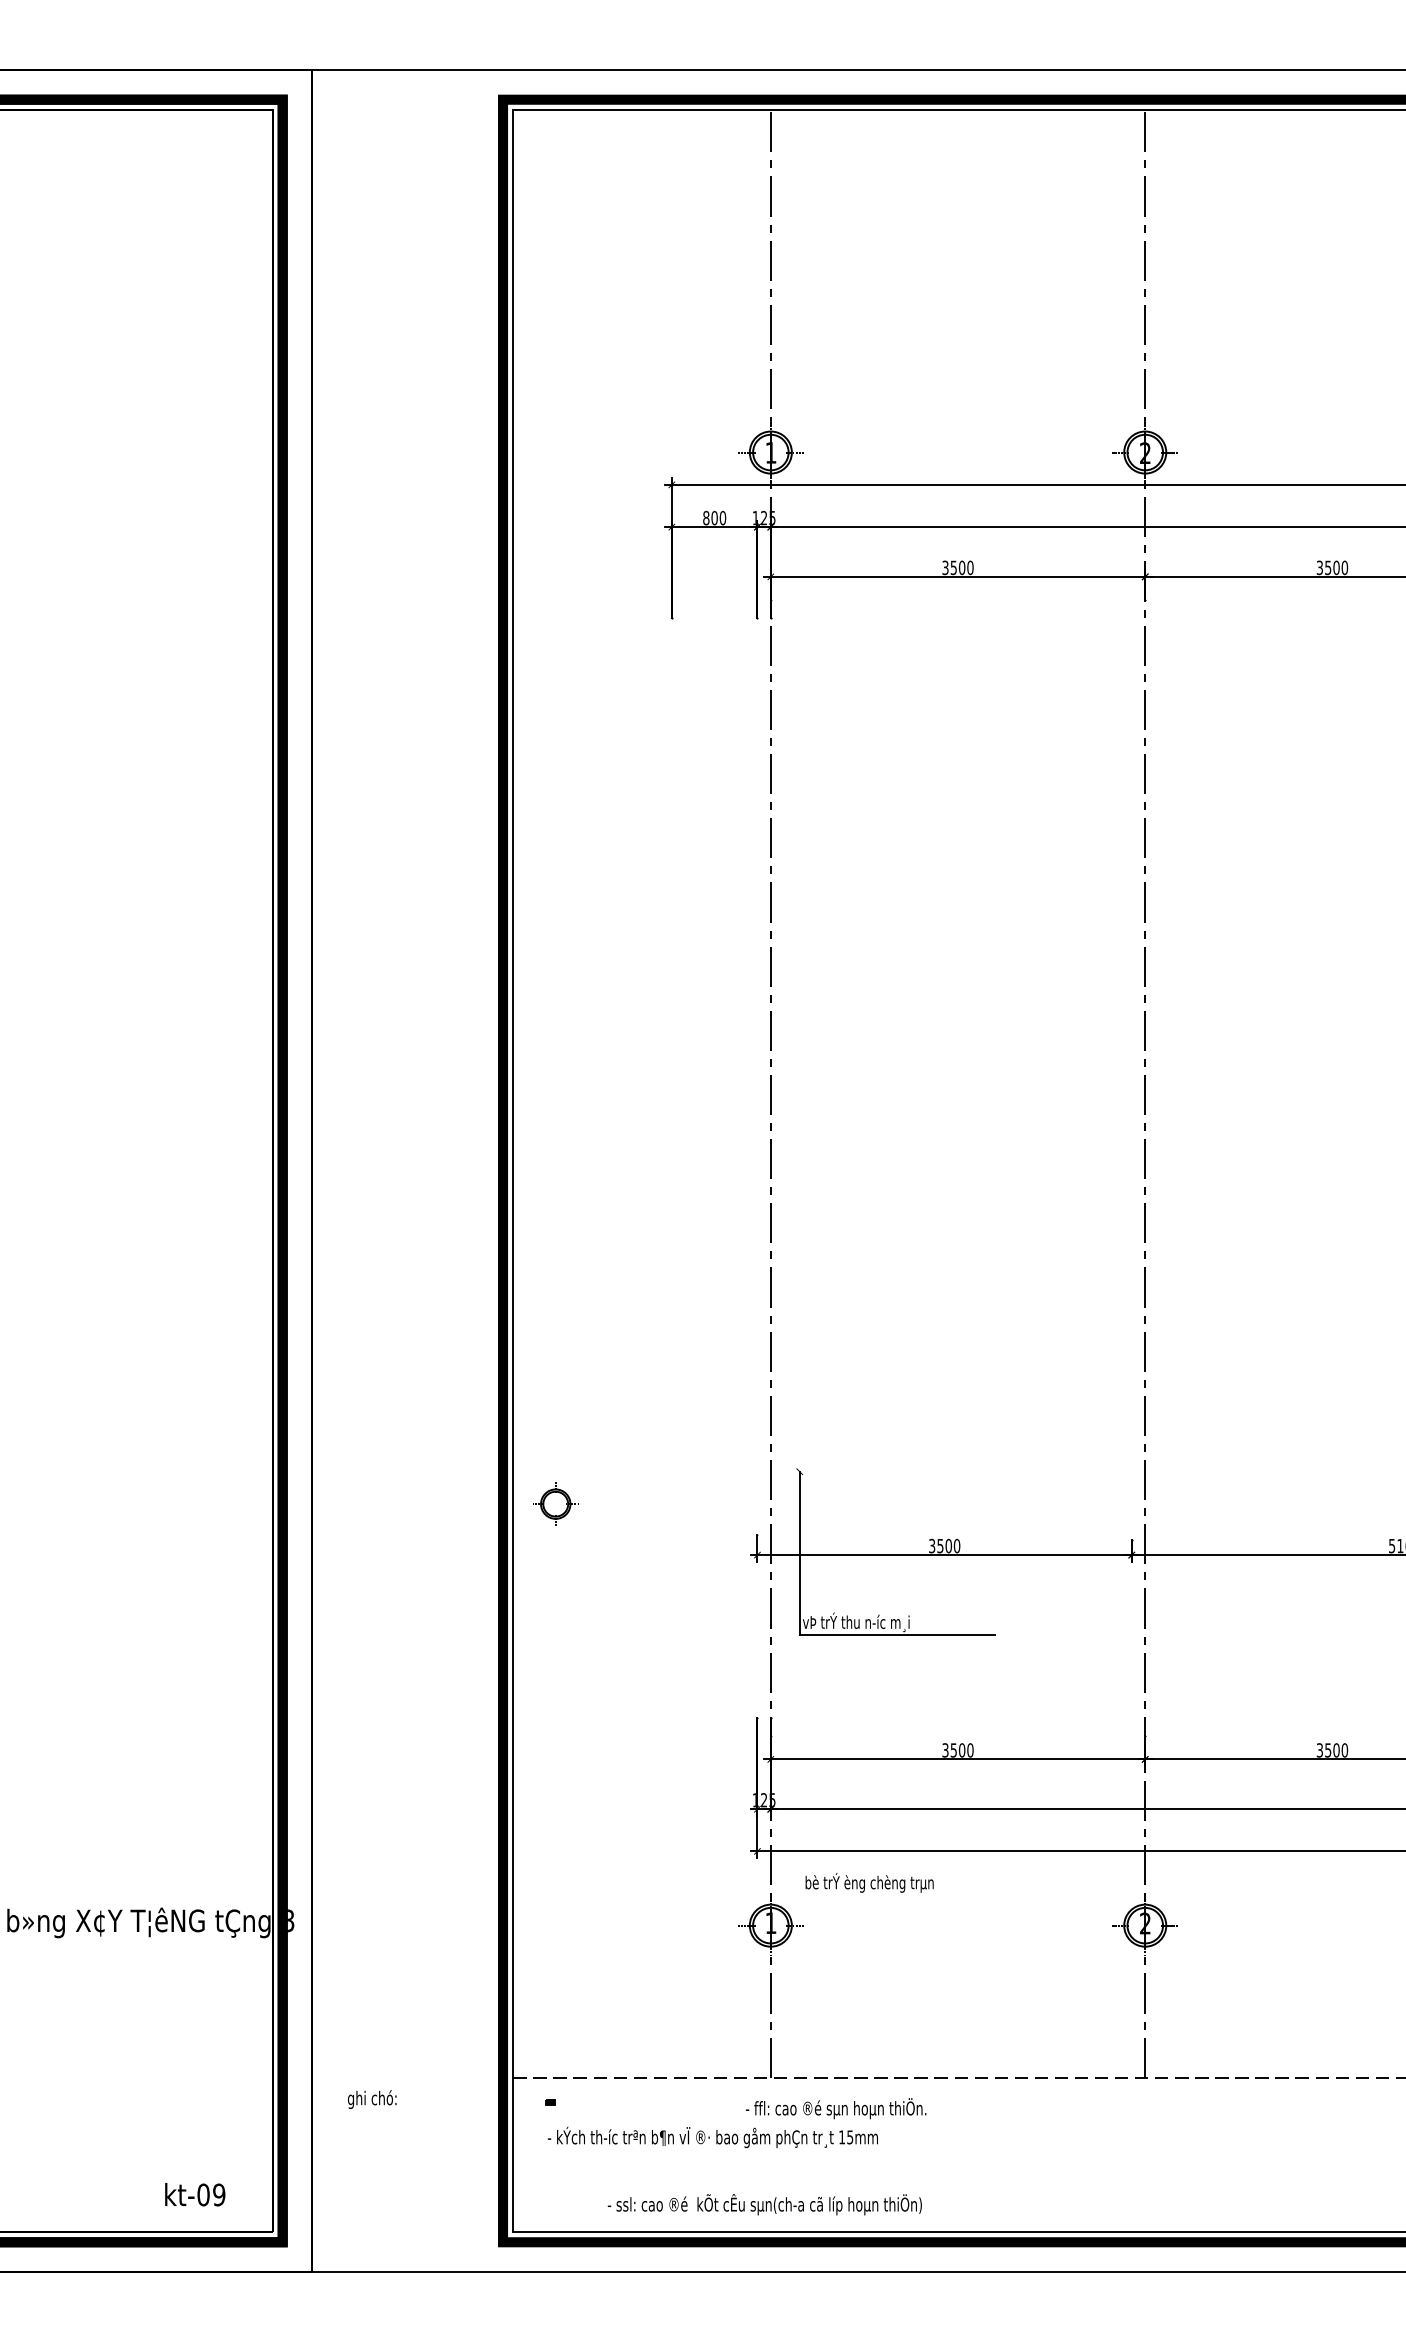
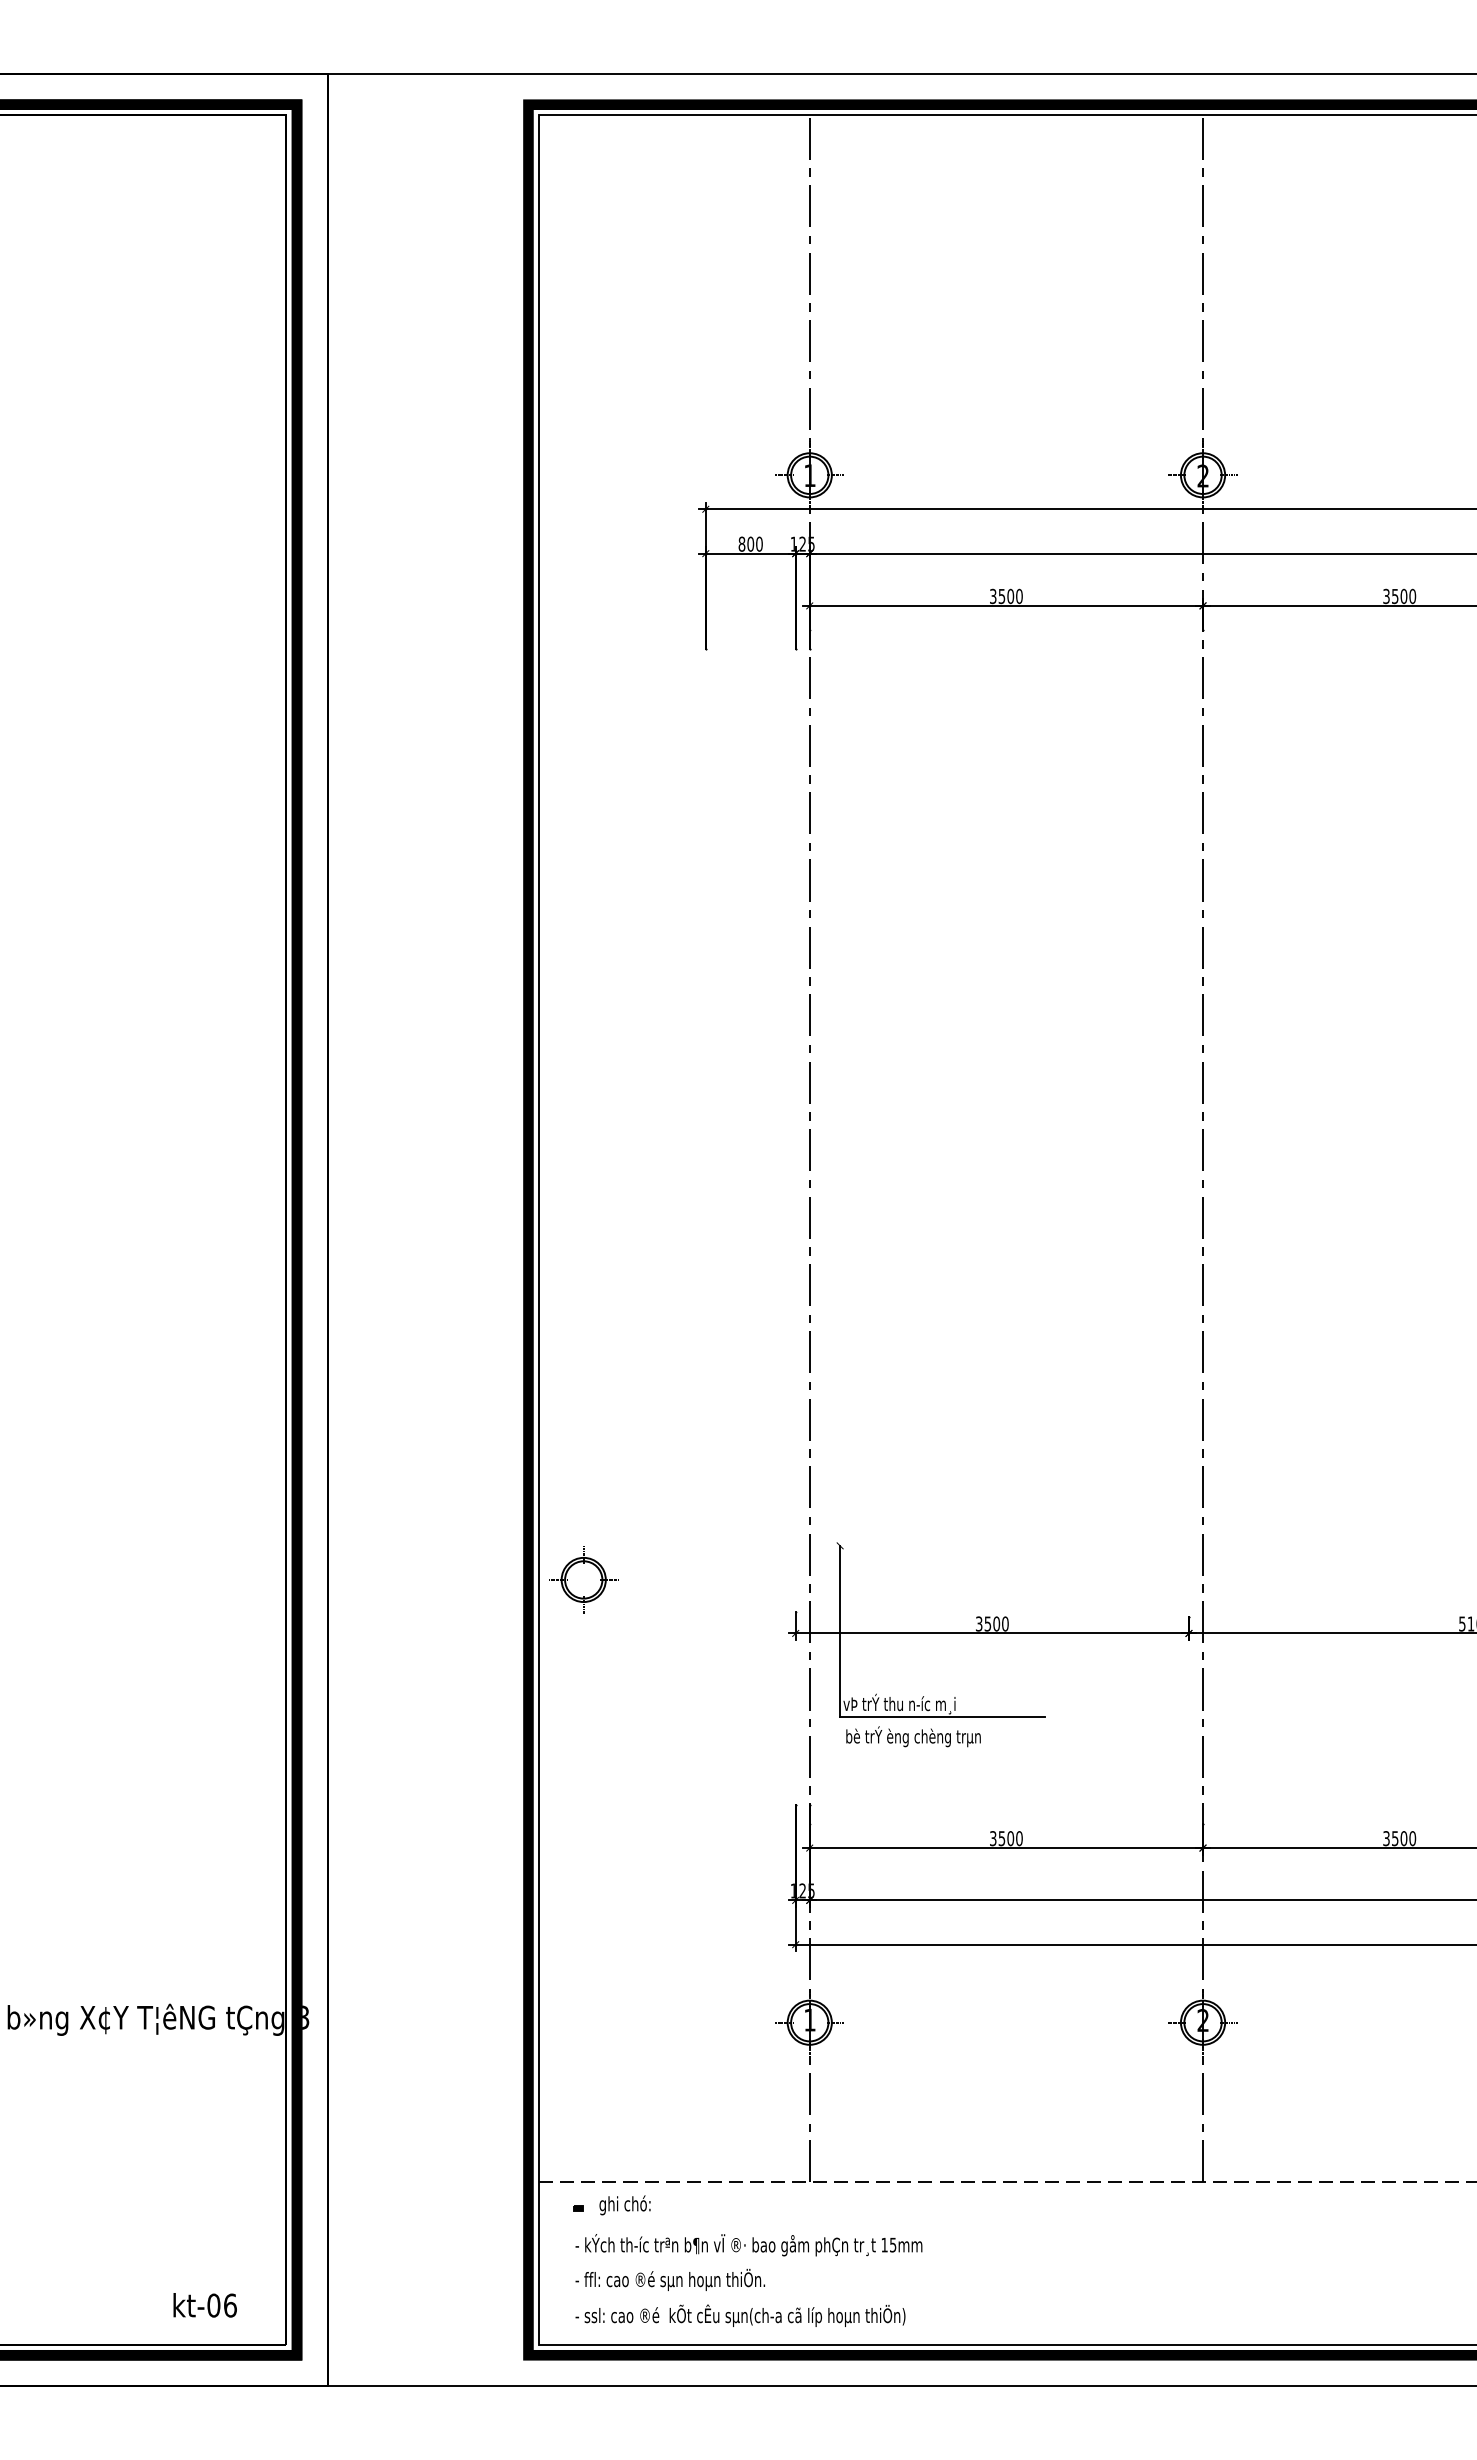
part: (555, 1503) -> (583, 1579), size x1.43
text: (869, 1882) -> (913, 1736), moved
text: (371, 2099) -> (624, 2205), moved
text: (835, 2108) -> (669, 2279), moved
text: (218, 2194) -> (229, 2305), kt-09 -> kt-06
text: (764, 2204) -> (740, 2315), moved

